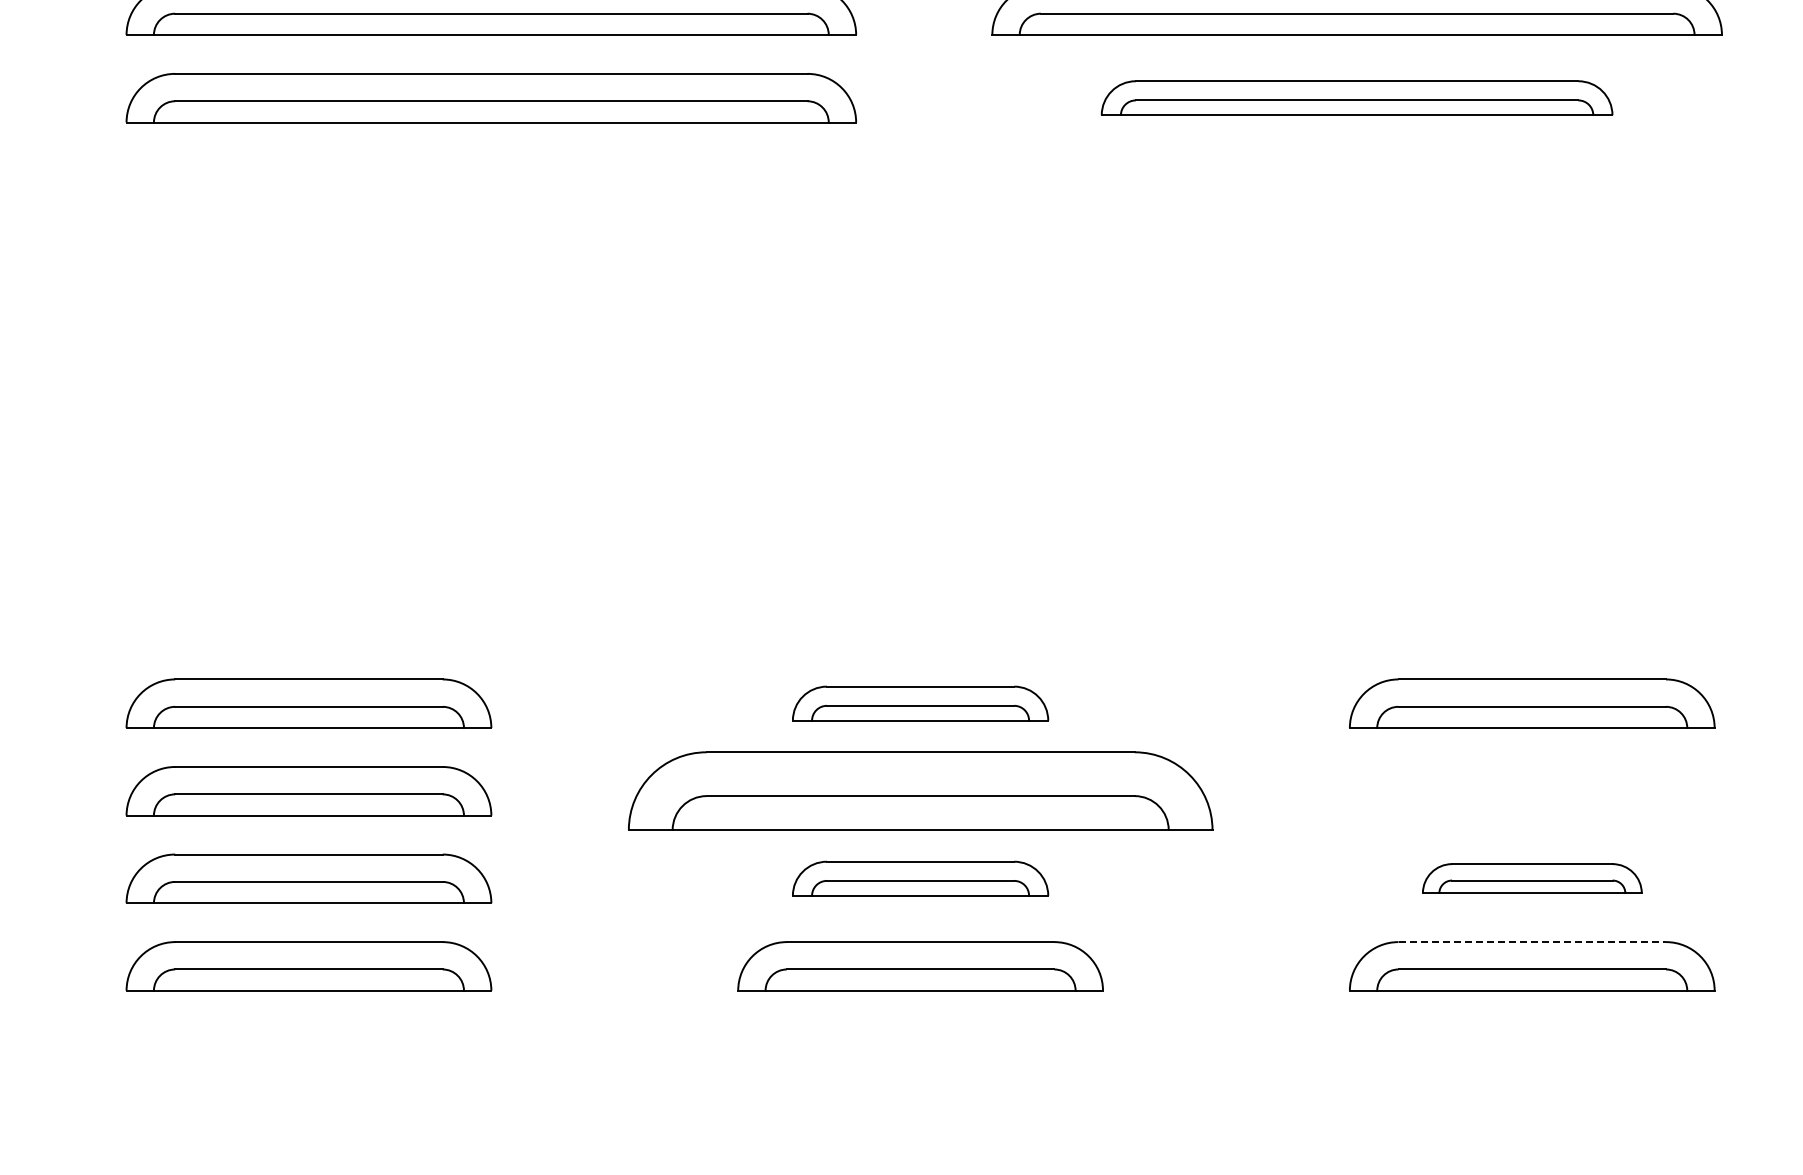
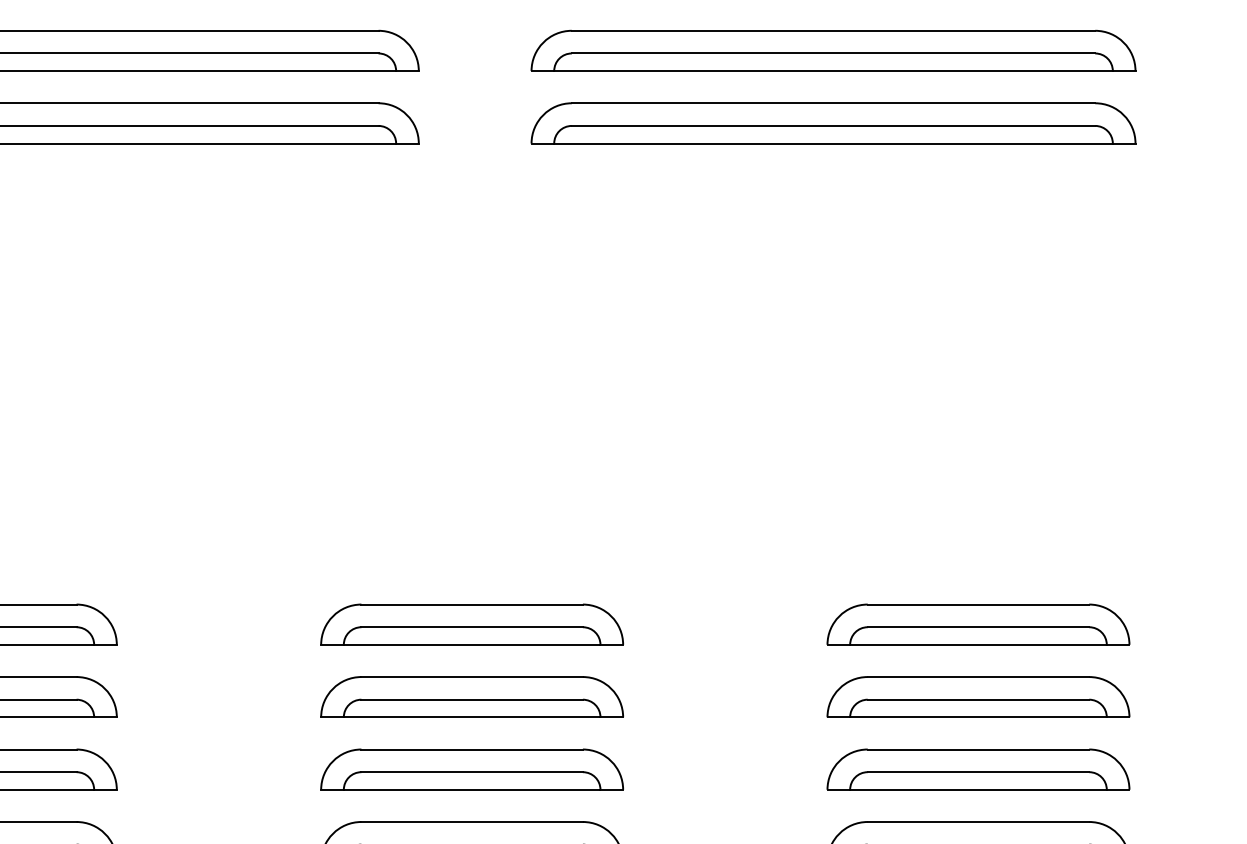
part: (1356, 98) -> (832, 123), size x1.43
part: (920, 703) -> (472, 624), size x1.43
part: (920, 791) -> (472, 697), size x0.62
part: (1532, 791) -> (978, 697), added
part: (920, 878) -> (472, 769), size x1.43
part: (1532, 878) -> (978, 769), size x1.67
line: (1532, 942) -> (978, 822), dashed -> solid

